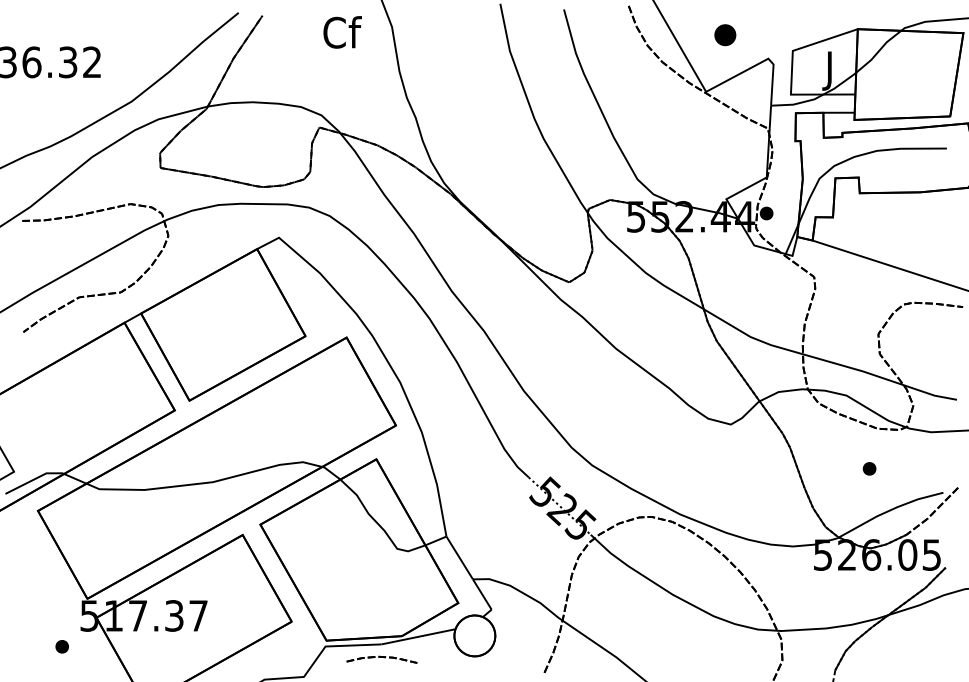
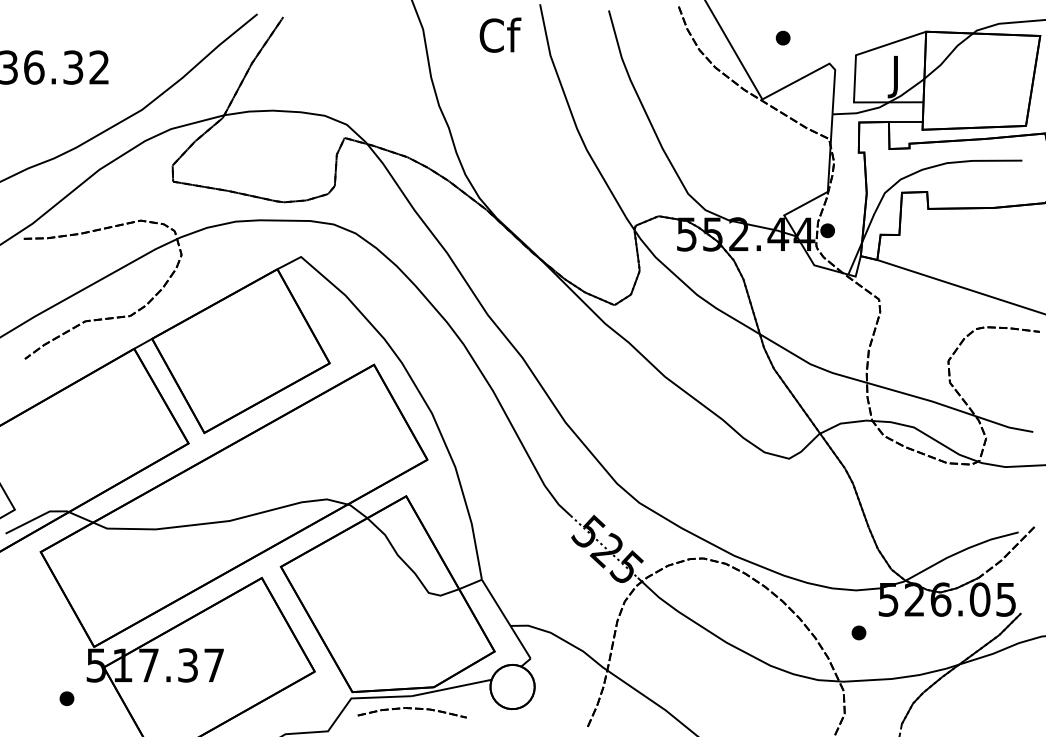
text: (342, 32) -> (500, 35), moved
part: (725, 34) -> (783, 37), size x0.62
part: (869, 468) -> (858, 632), moved
part: (381, 659) -> (411, 712), size x1.43

